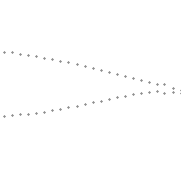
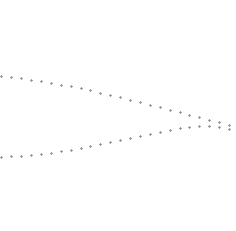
part: (164, 89) -> (209, 123), size x0.62

